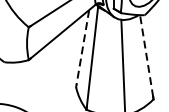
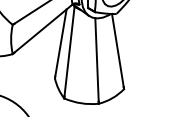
line: (82, 48) -> (60, 43), dashed -> solid
line: (146, 56) -> (117, 50), dashed -> solid

